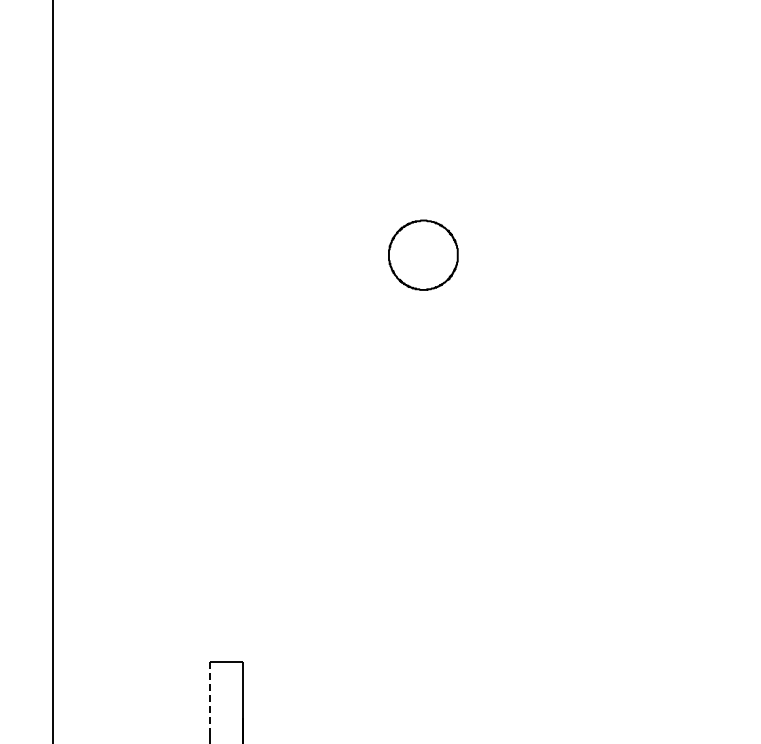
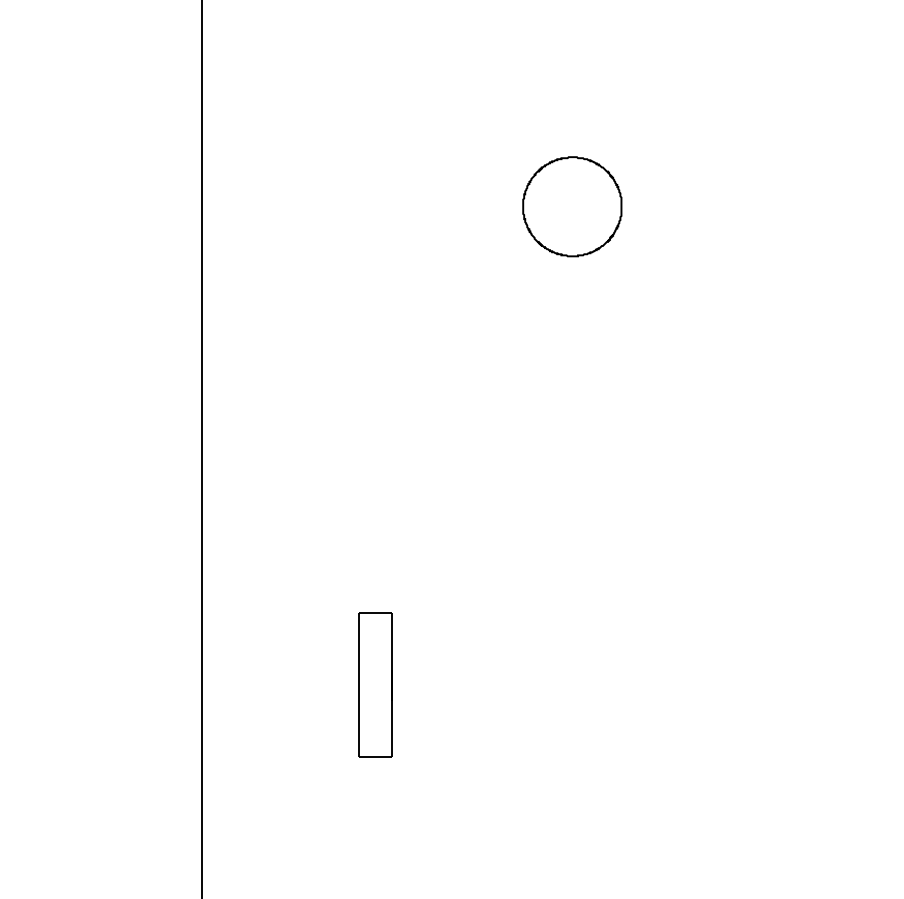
part: (423, 254) -> (572, 206), size x1.43
line: (209, 697) -> (358, 649), dashed -> solid

